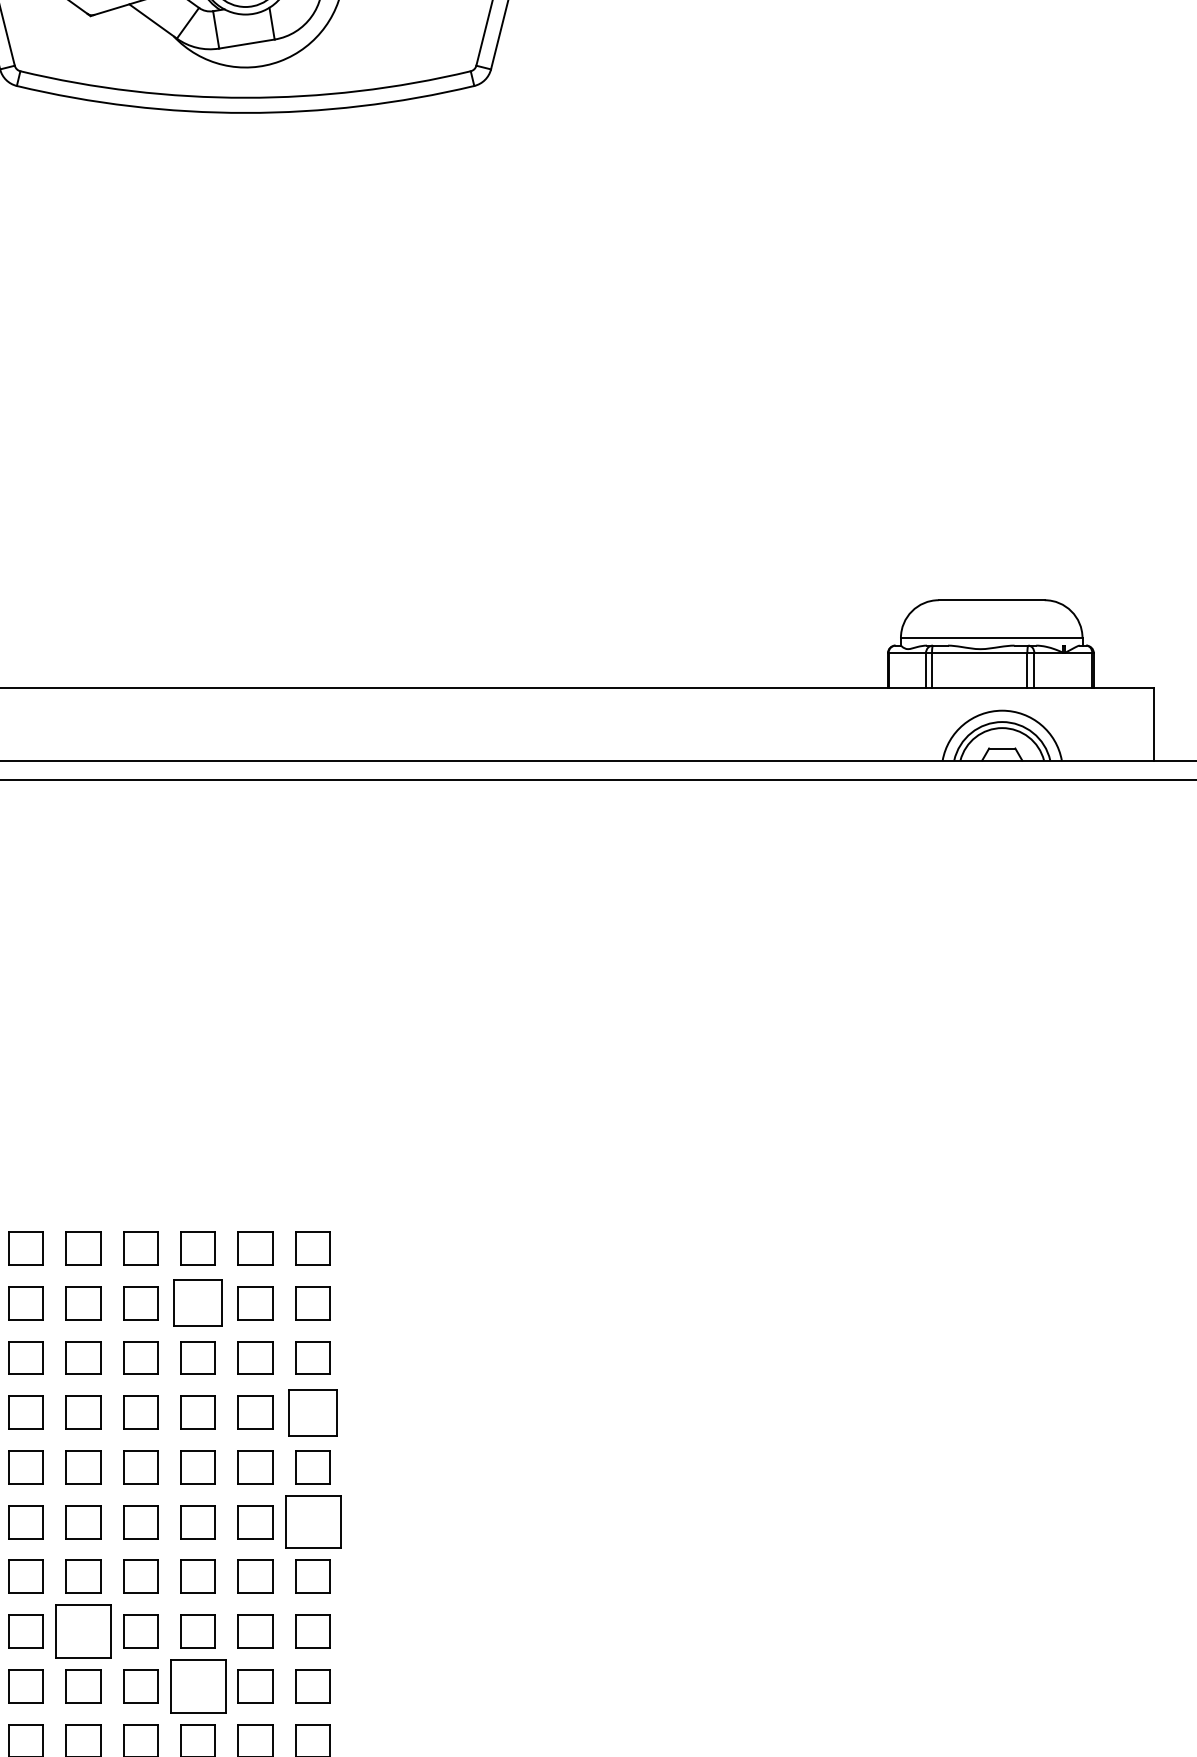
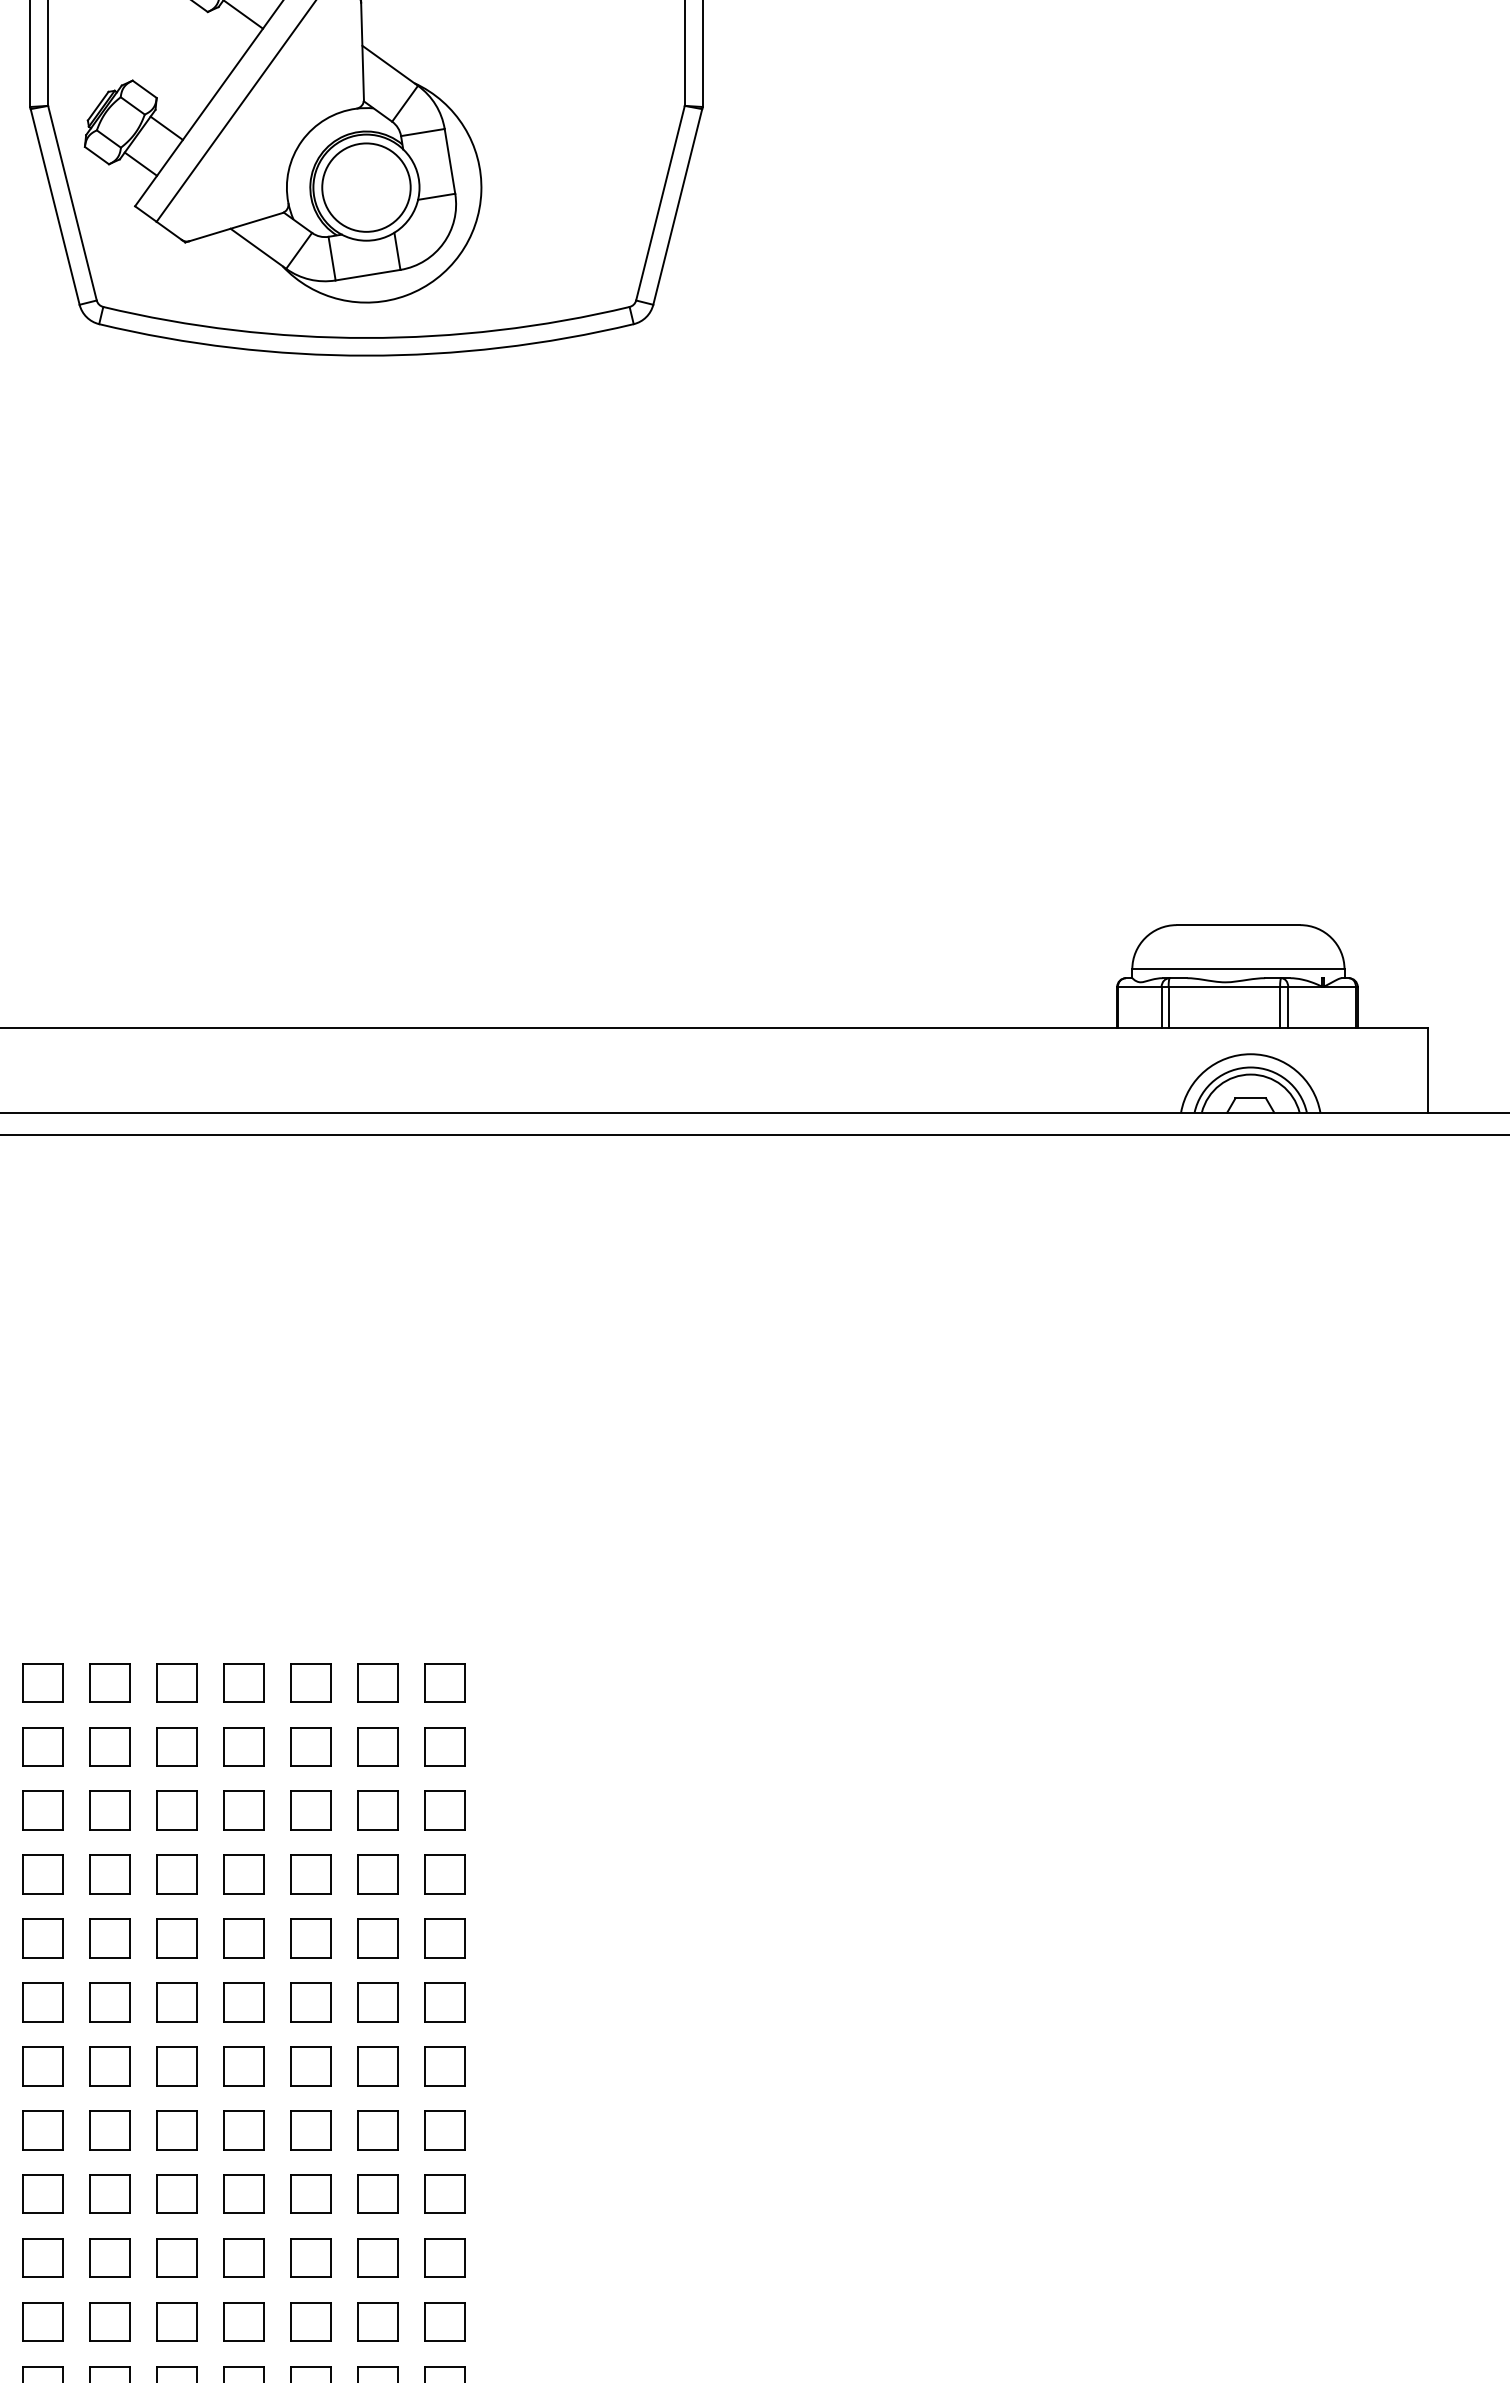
part: (197, 1303) -> (310, 1746), size x0.71
part: (312, 1412) -> (444, 1874), size x0.71
part: (312, 1522) -> (444, 2002), size x0.62
part: (83, 1631) -> (176, 2130), size x0.62
part: (197, 1685) -> (310, 2193), size x0.62

